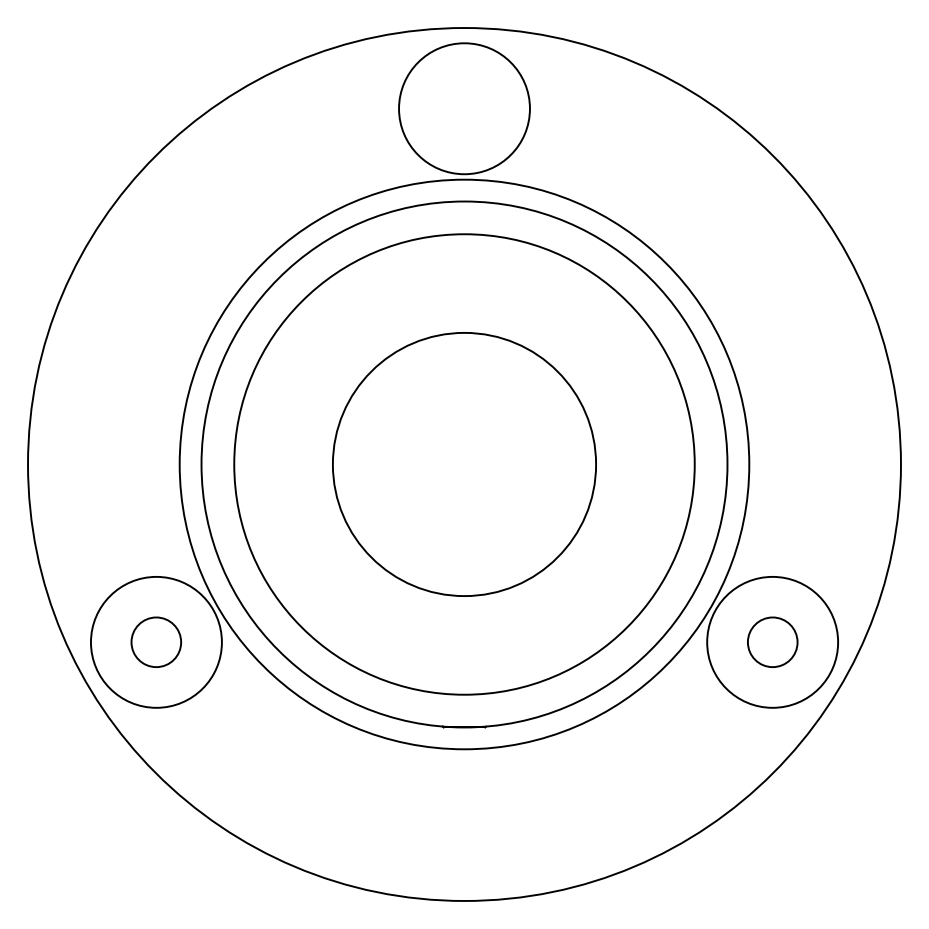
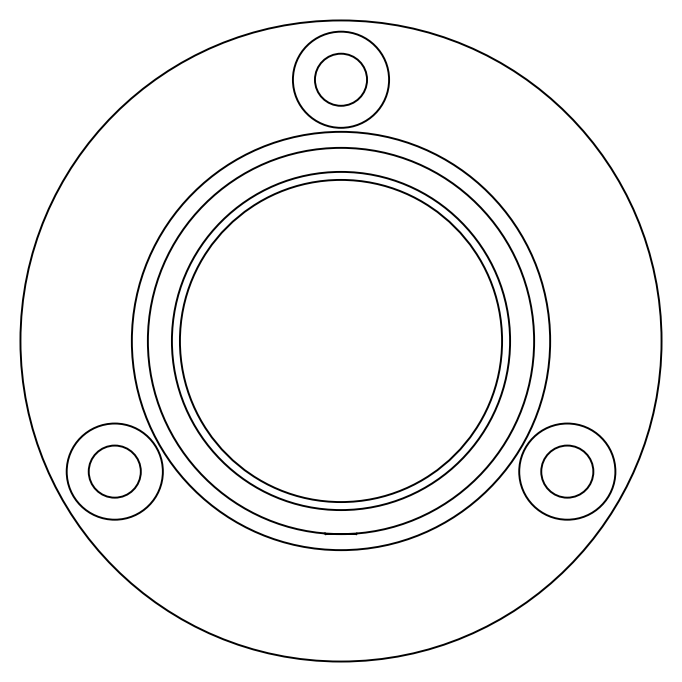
circle: (463, 108) -> (340, 79), added
circle: (463, 463) -> (340, 340), size x1.67
circle: (156, 642) -> (114, 471), size x1.43
circle: (772, 642) -> (567, 471), size x1.43

